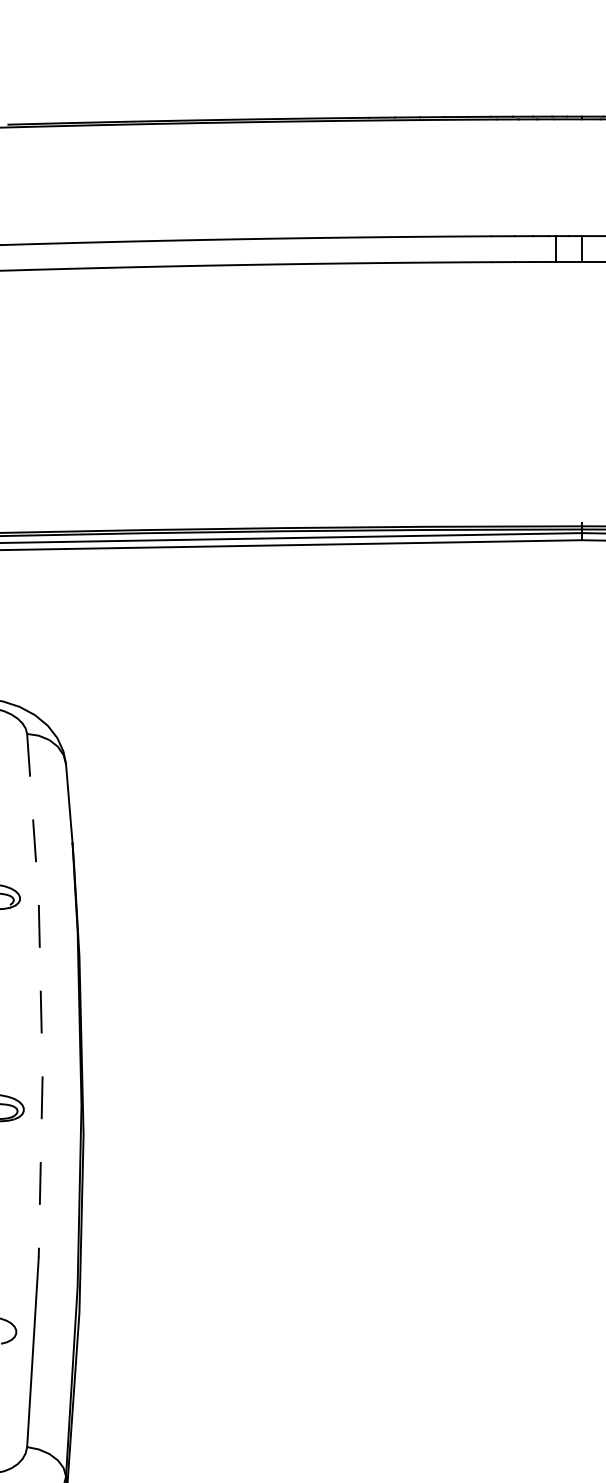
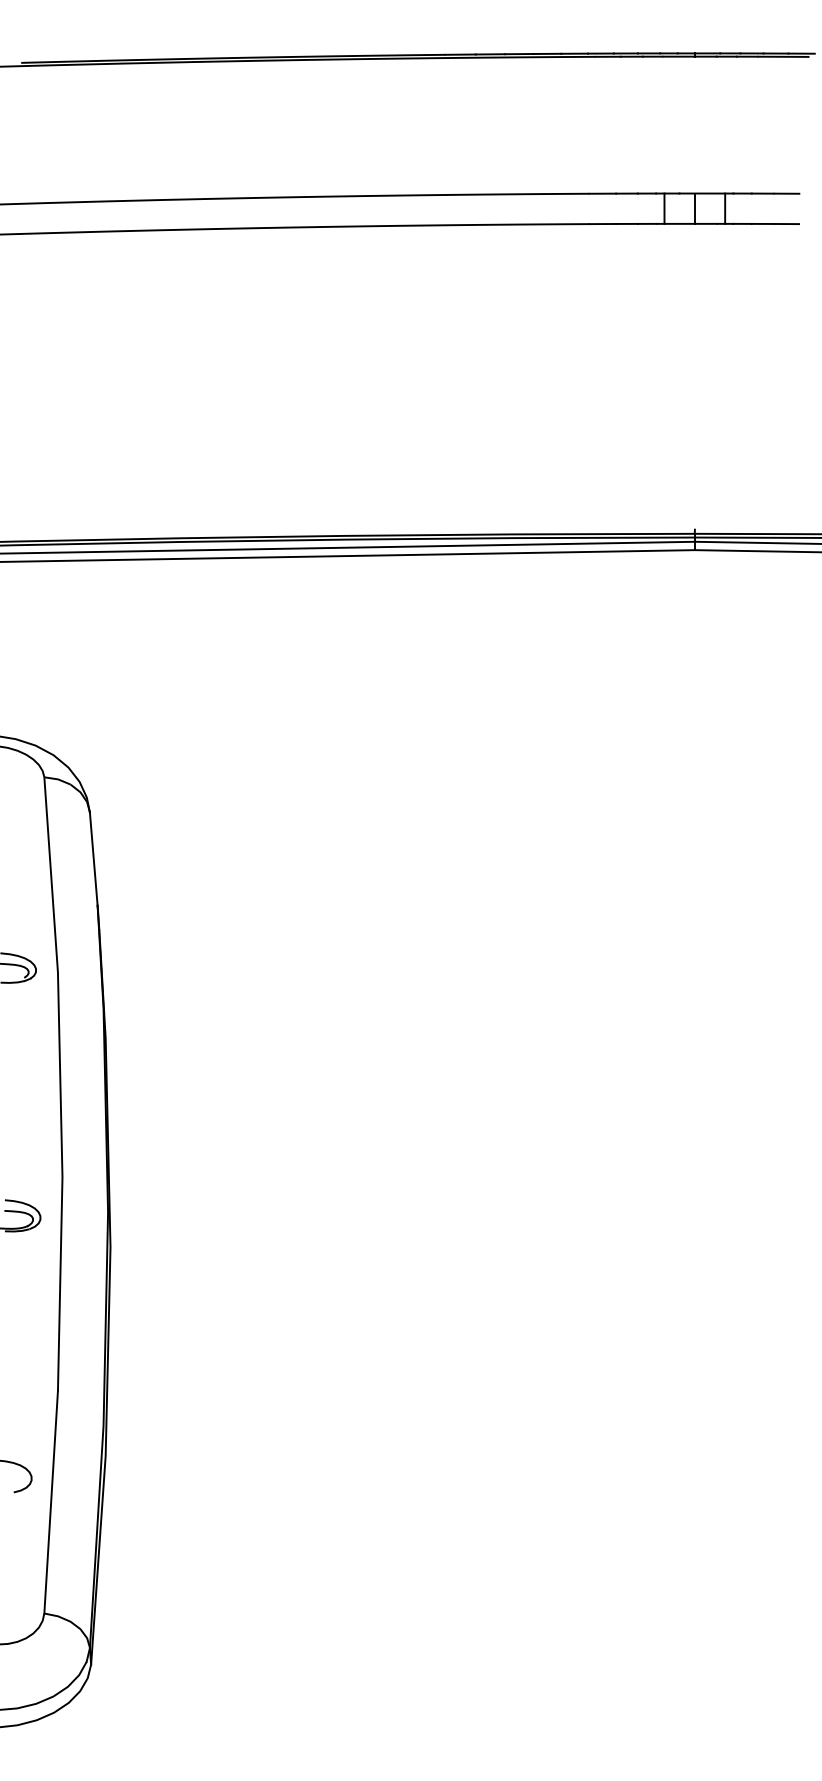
line: (40, 995) -> (60, 1084), dashed -> solid

